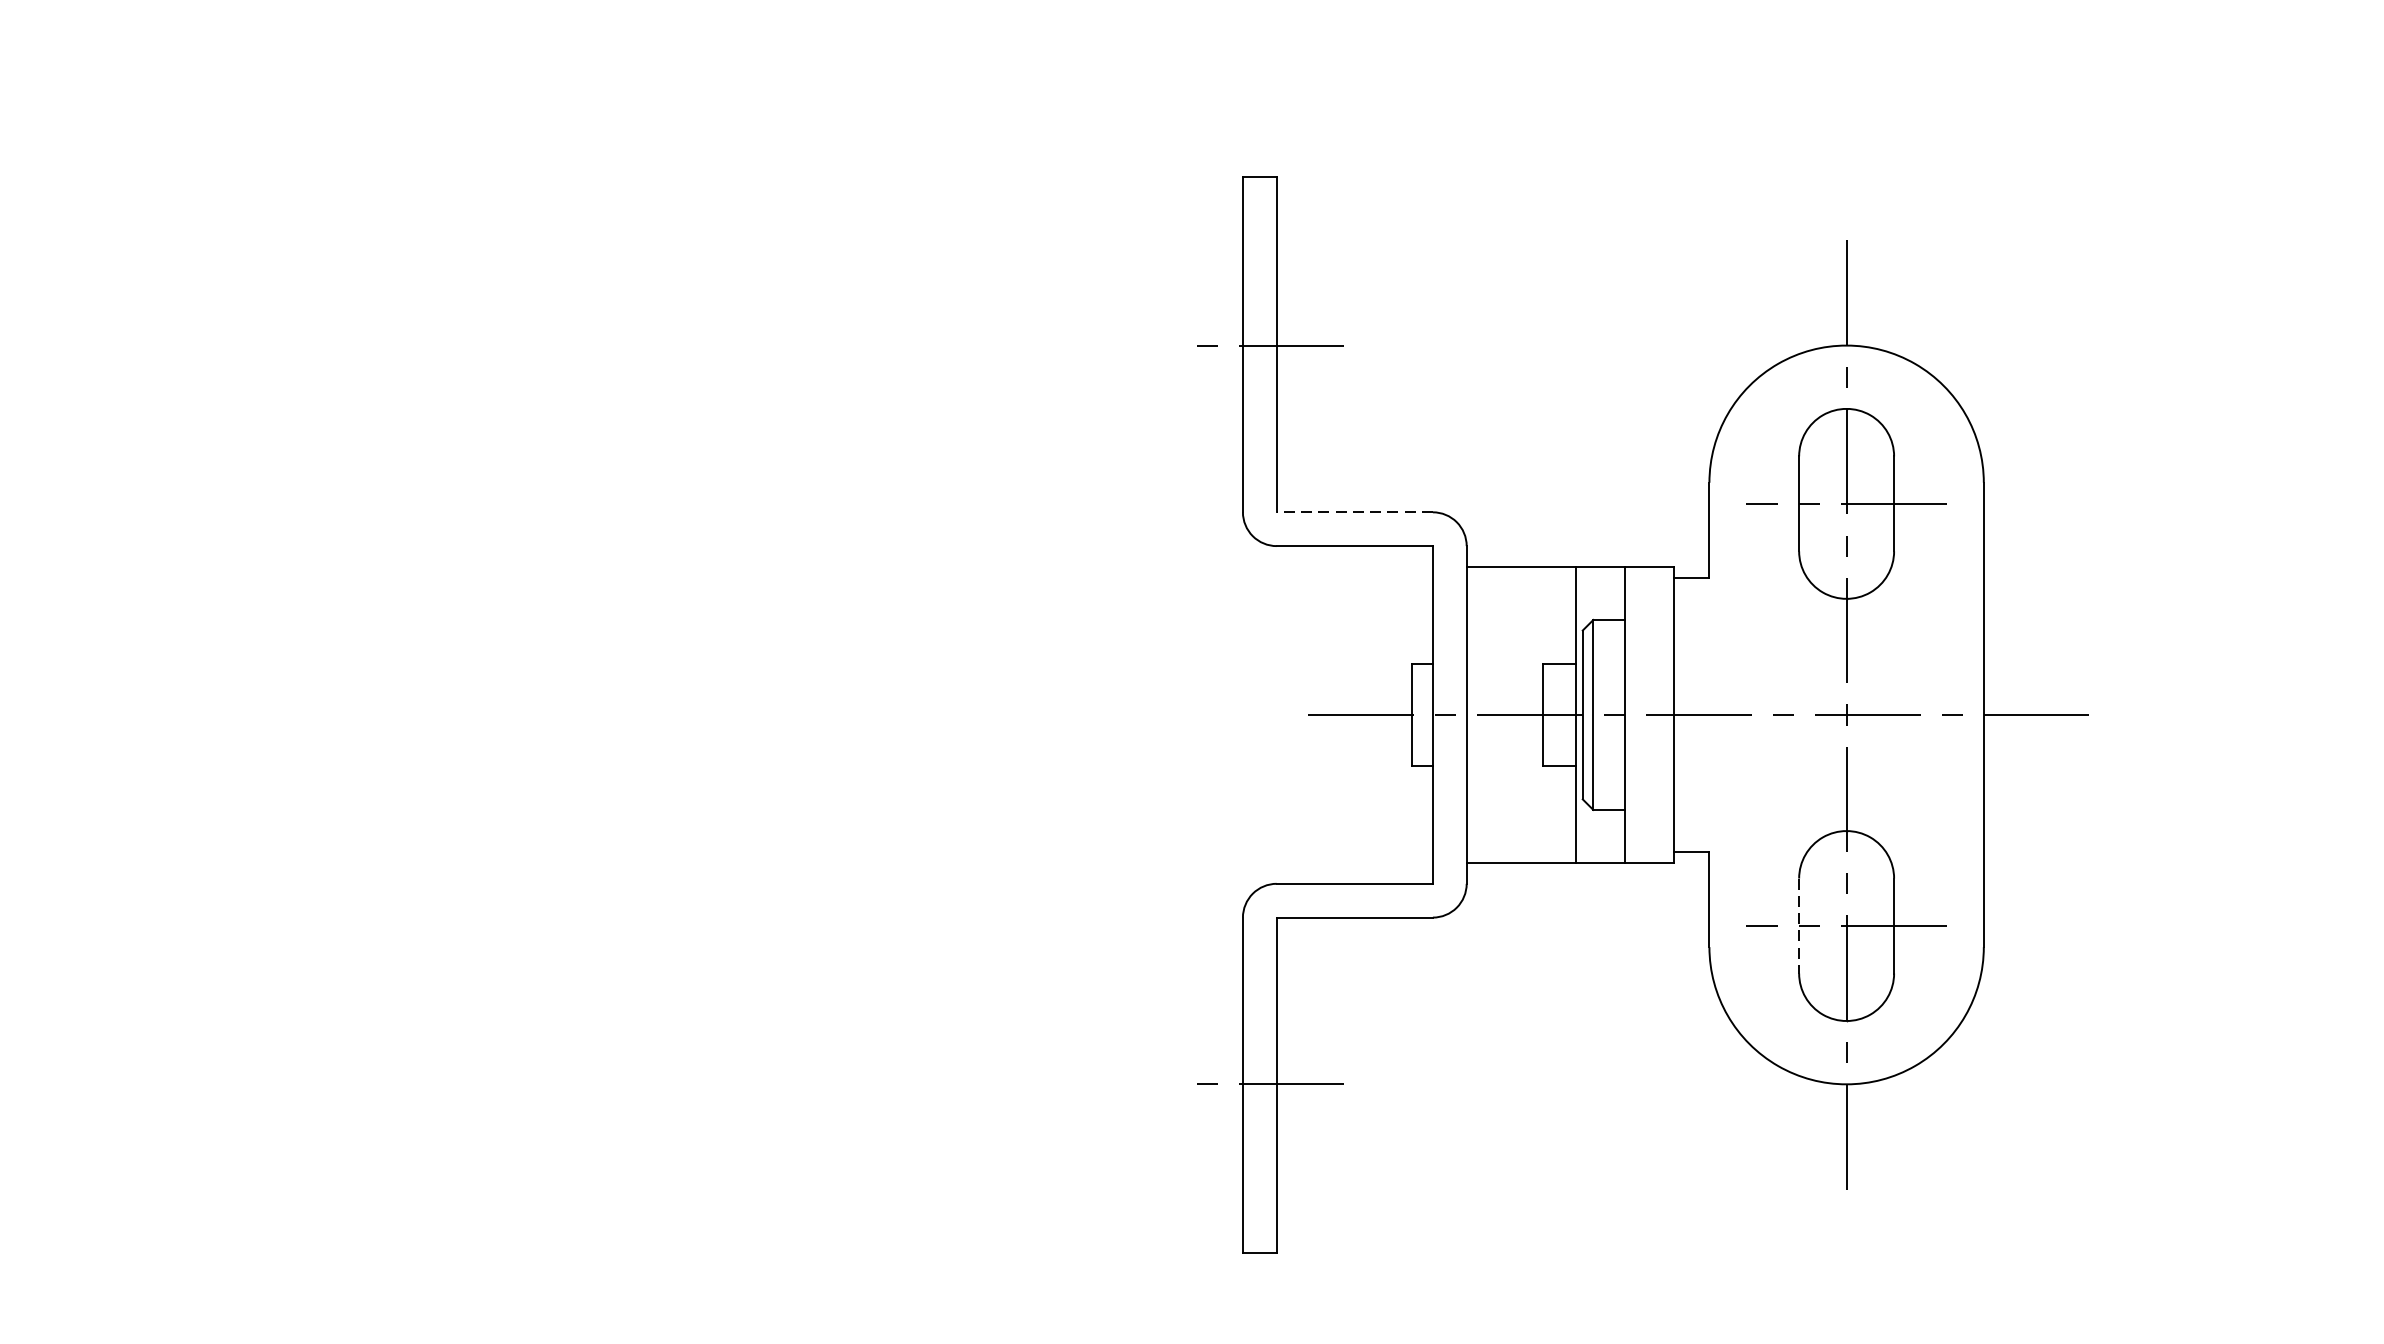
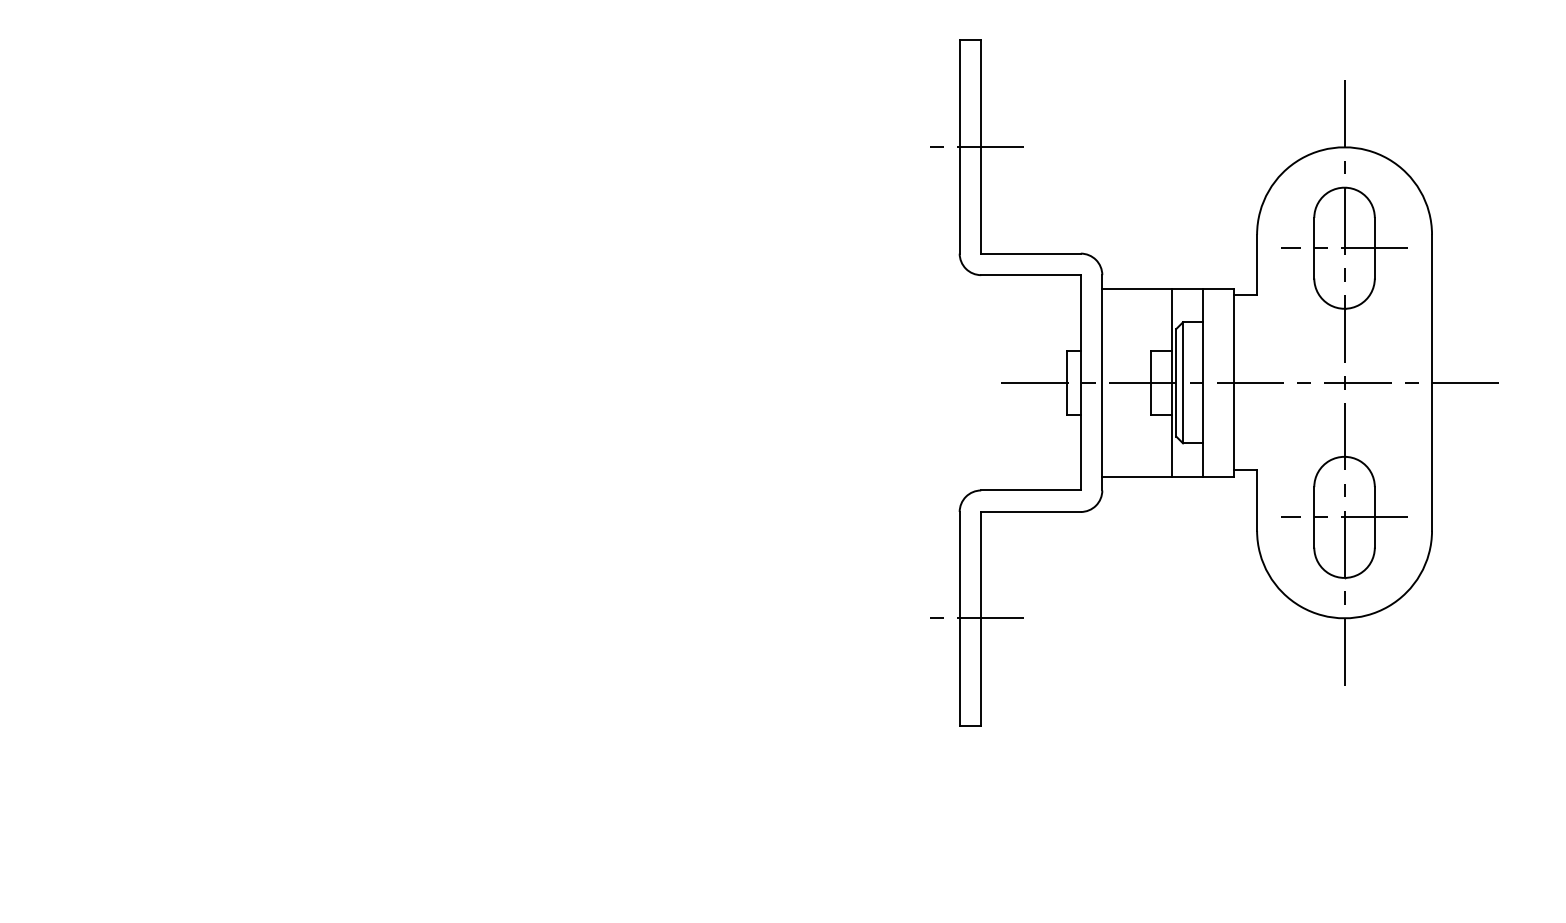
line: (1355, 512) -> (1031, 253), dashed -> solid
line: (1799, 926) -> (1314, 517), dashed -> solid

